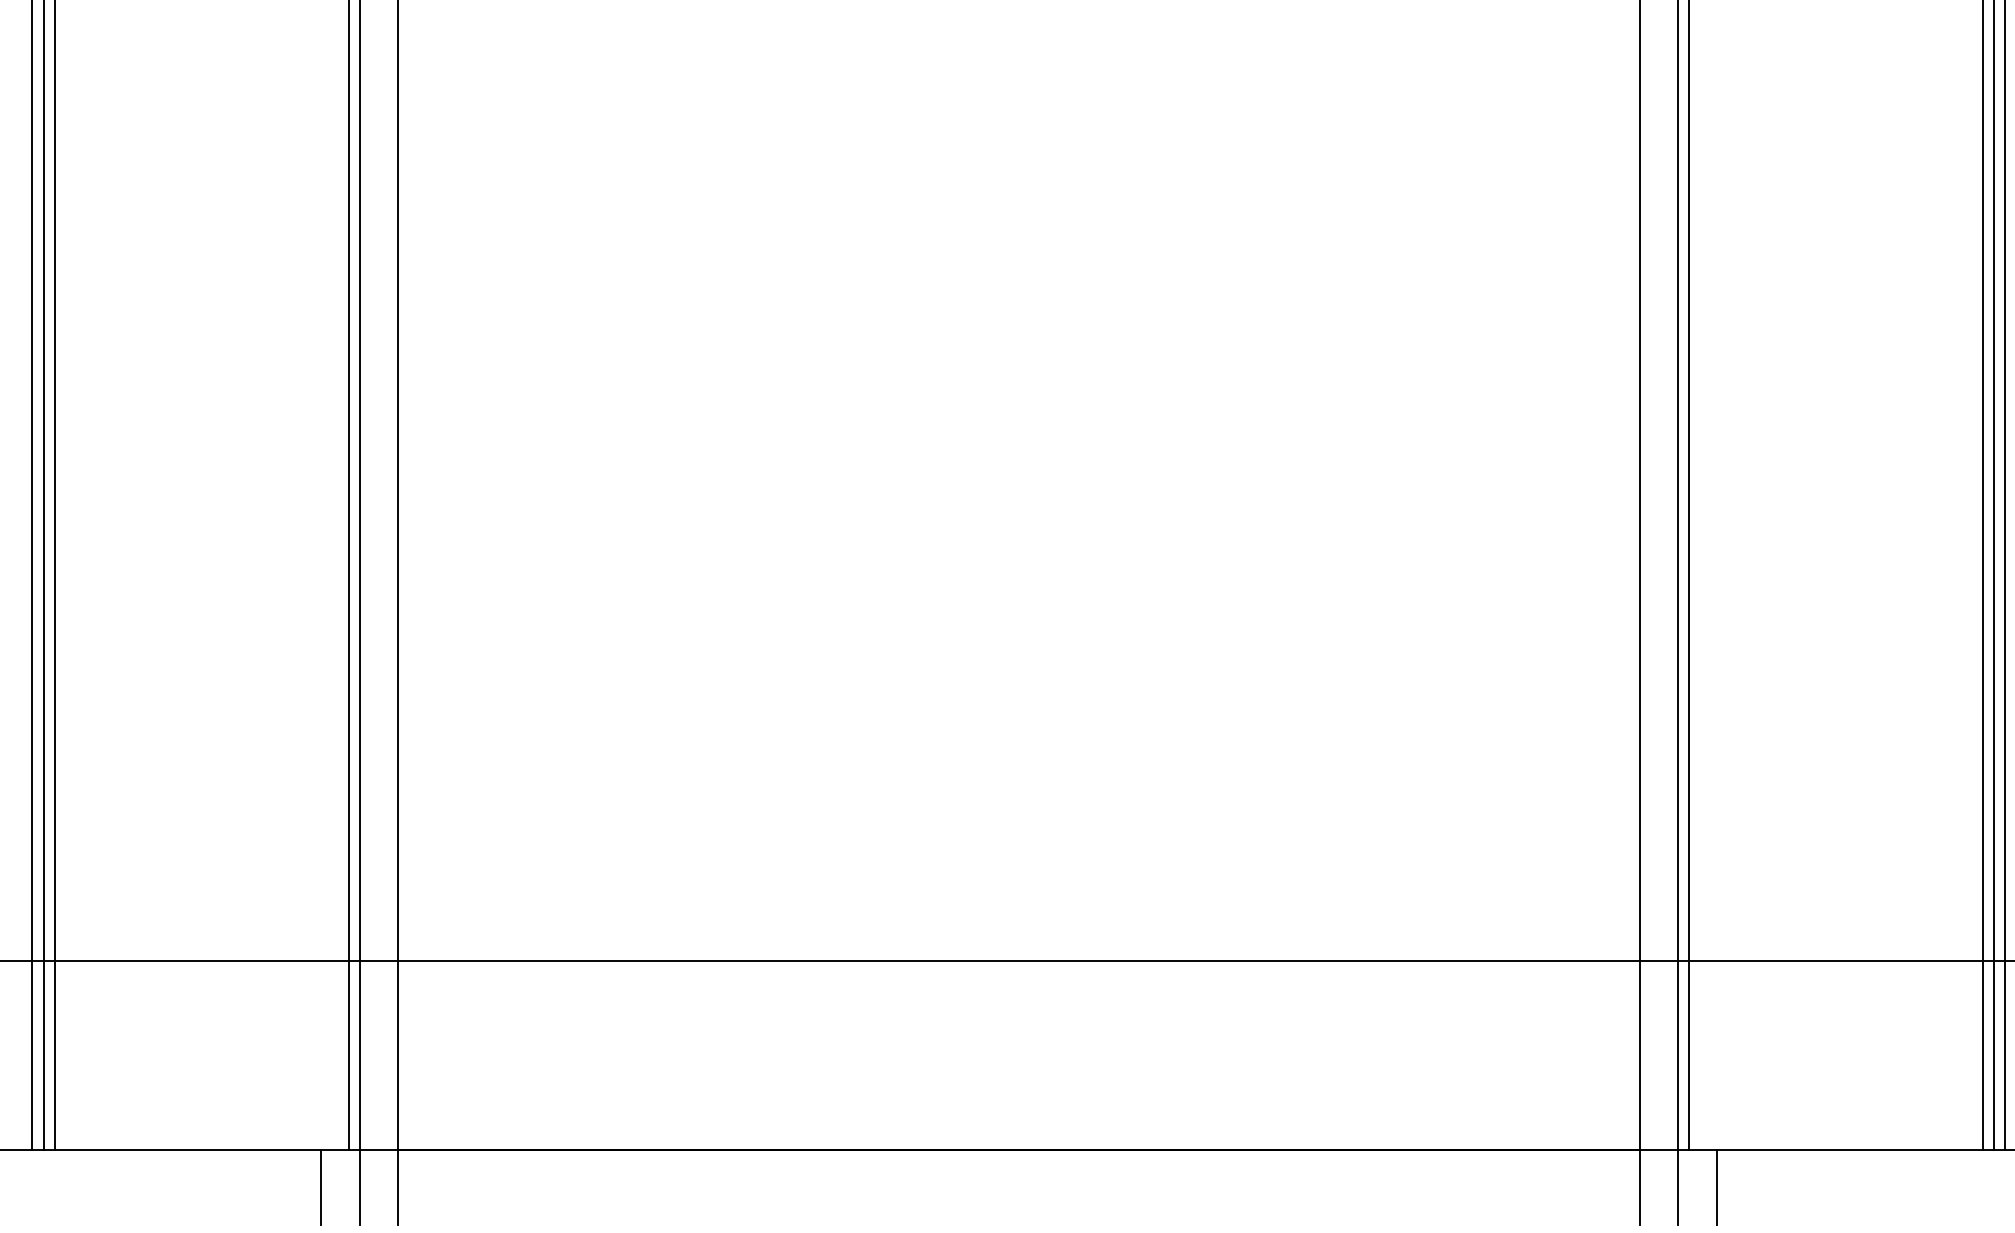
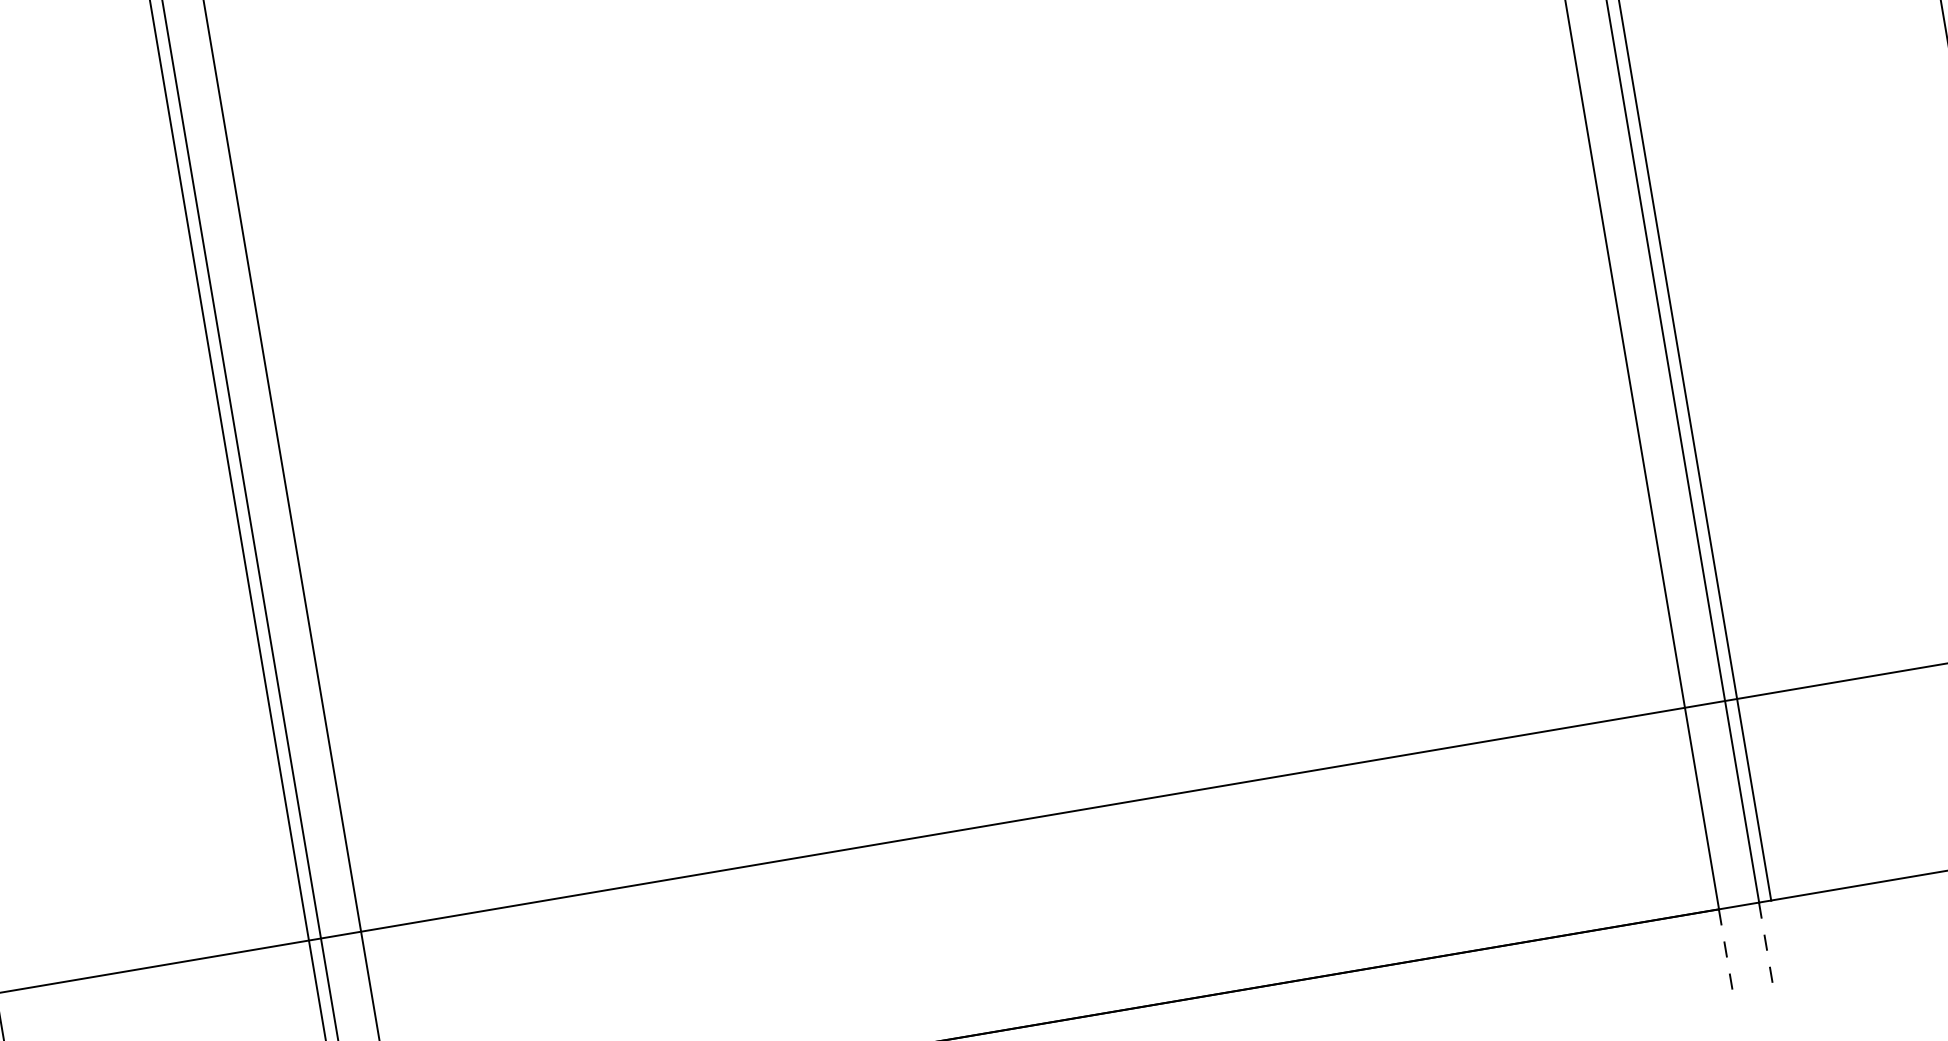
line: (1639, 1187) -> (1725, 949), solid -> dashed
line: (1677, 1187) -> (1765, 942), solid -> dashed
line: (1716, 1187) -> (1807, 935), removed

